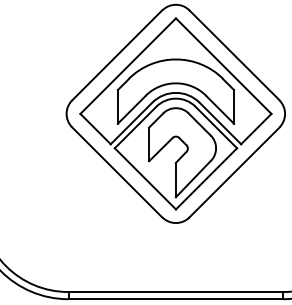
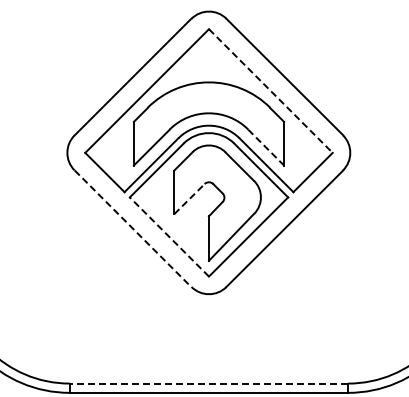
line: (224, 66) -> (271, 91), solid -> dashed
line: (220, 109) -> (266, 147), solid -> dashed
line: (160, 149) -> (189, 198), solid -> dashed
line: (117, 173) -> (133, 229), solid -> dashed
line: (145, 179) -> (169, 237), solid -> dashed
line: (175, 291) -> (208, 383), solid -> dashed

